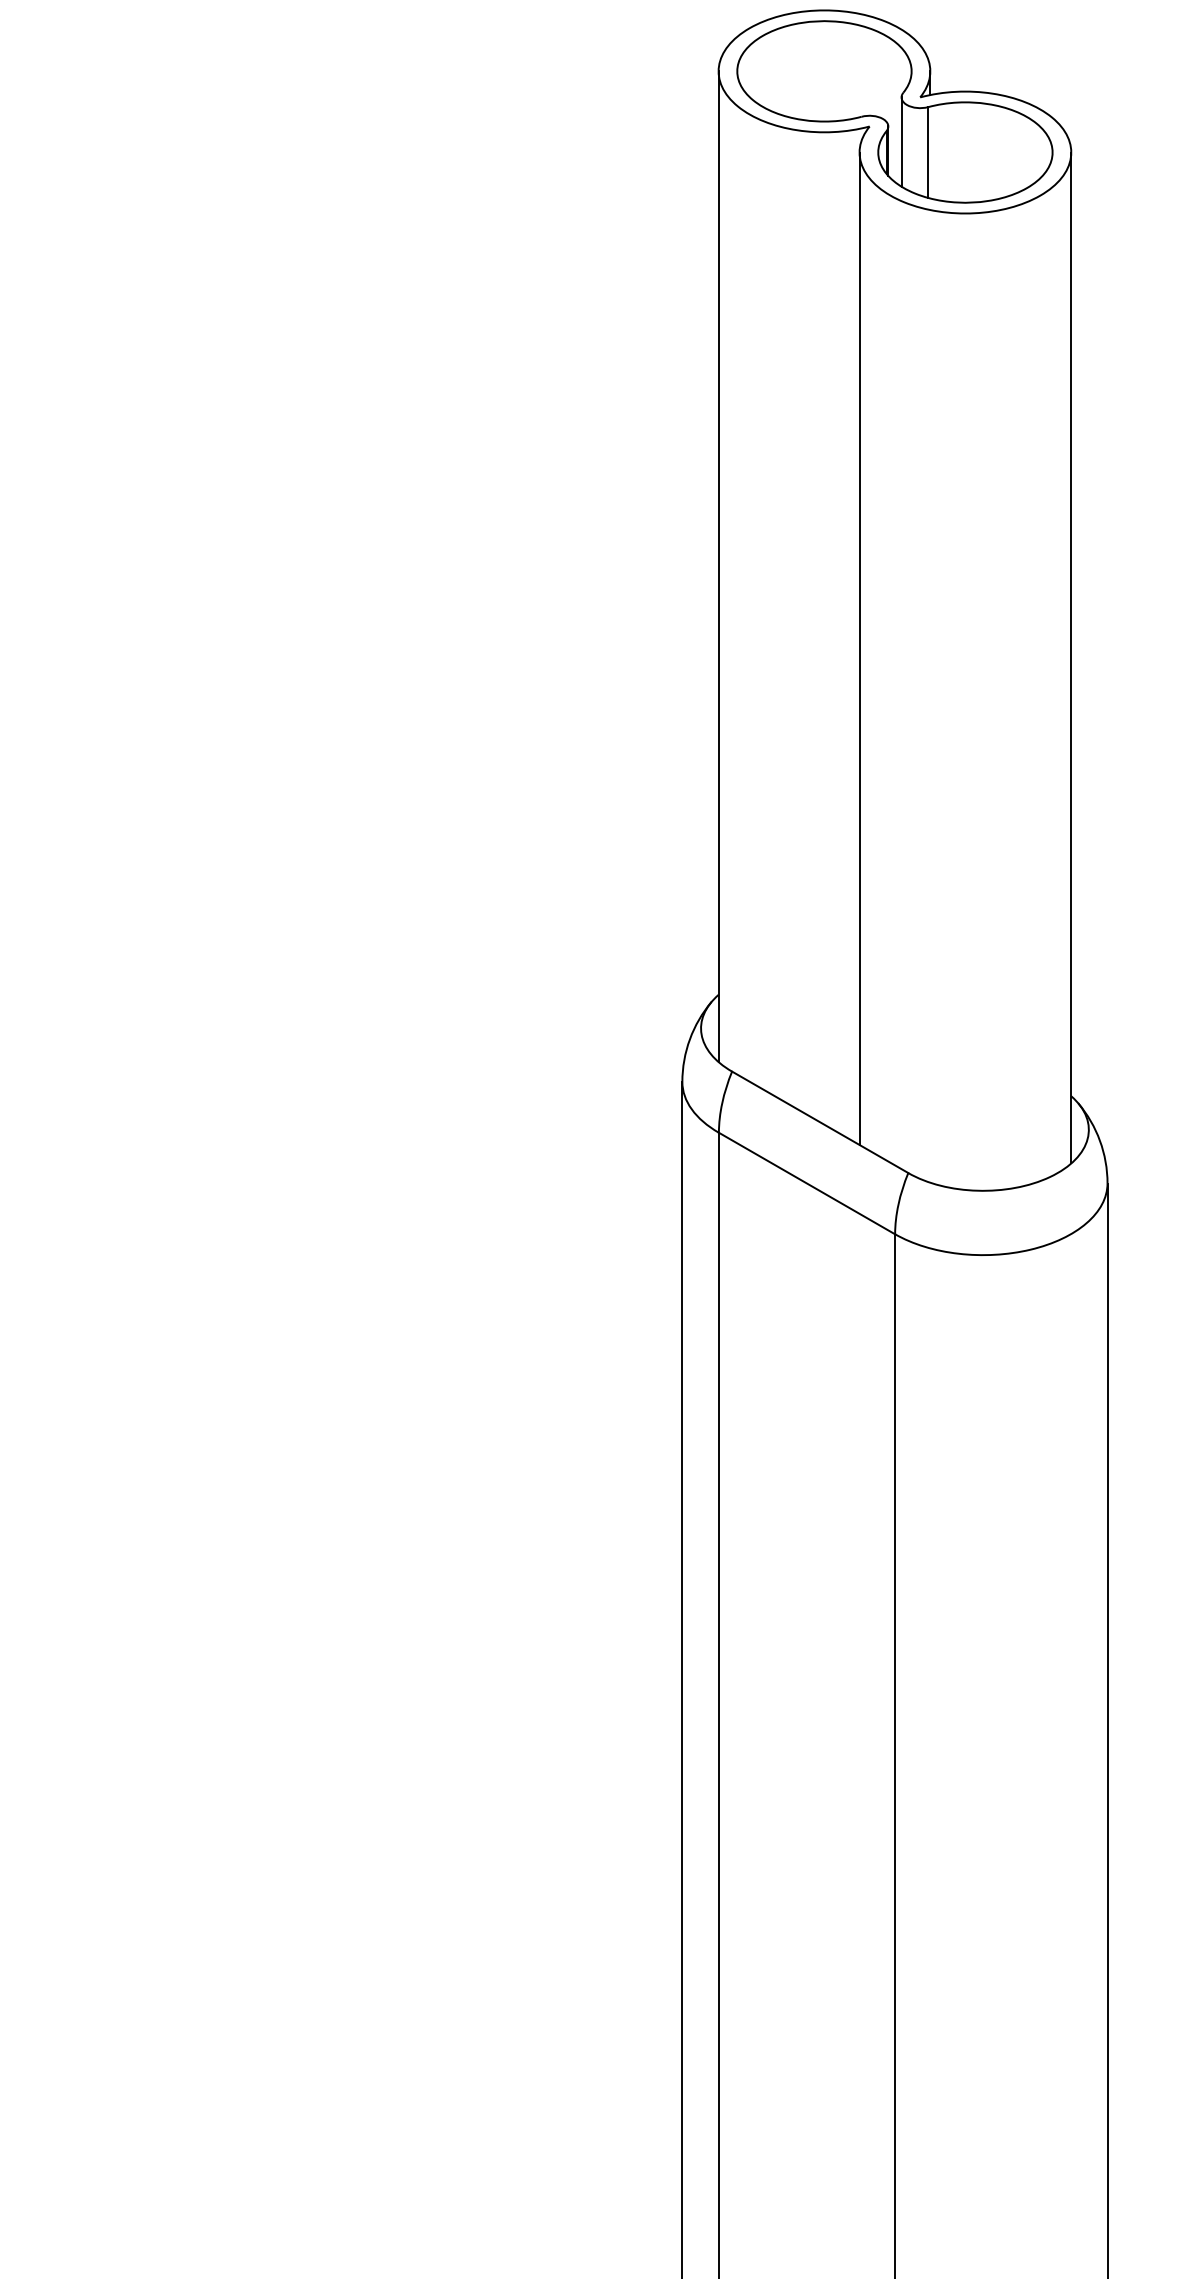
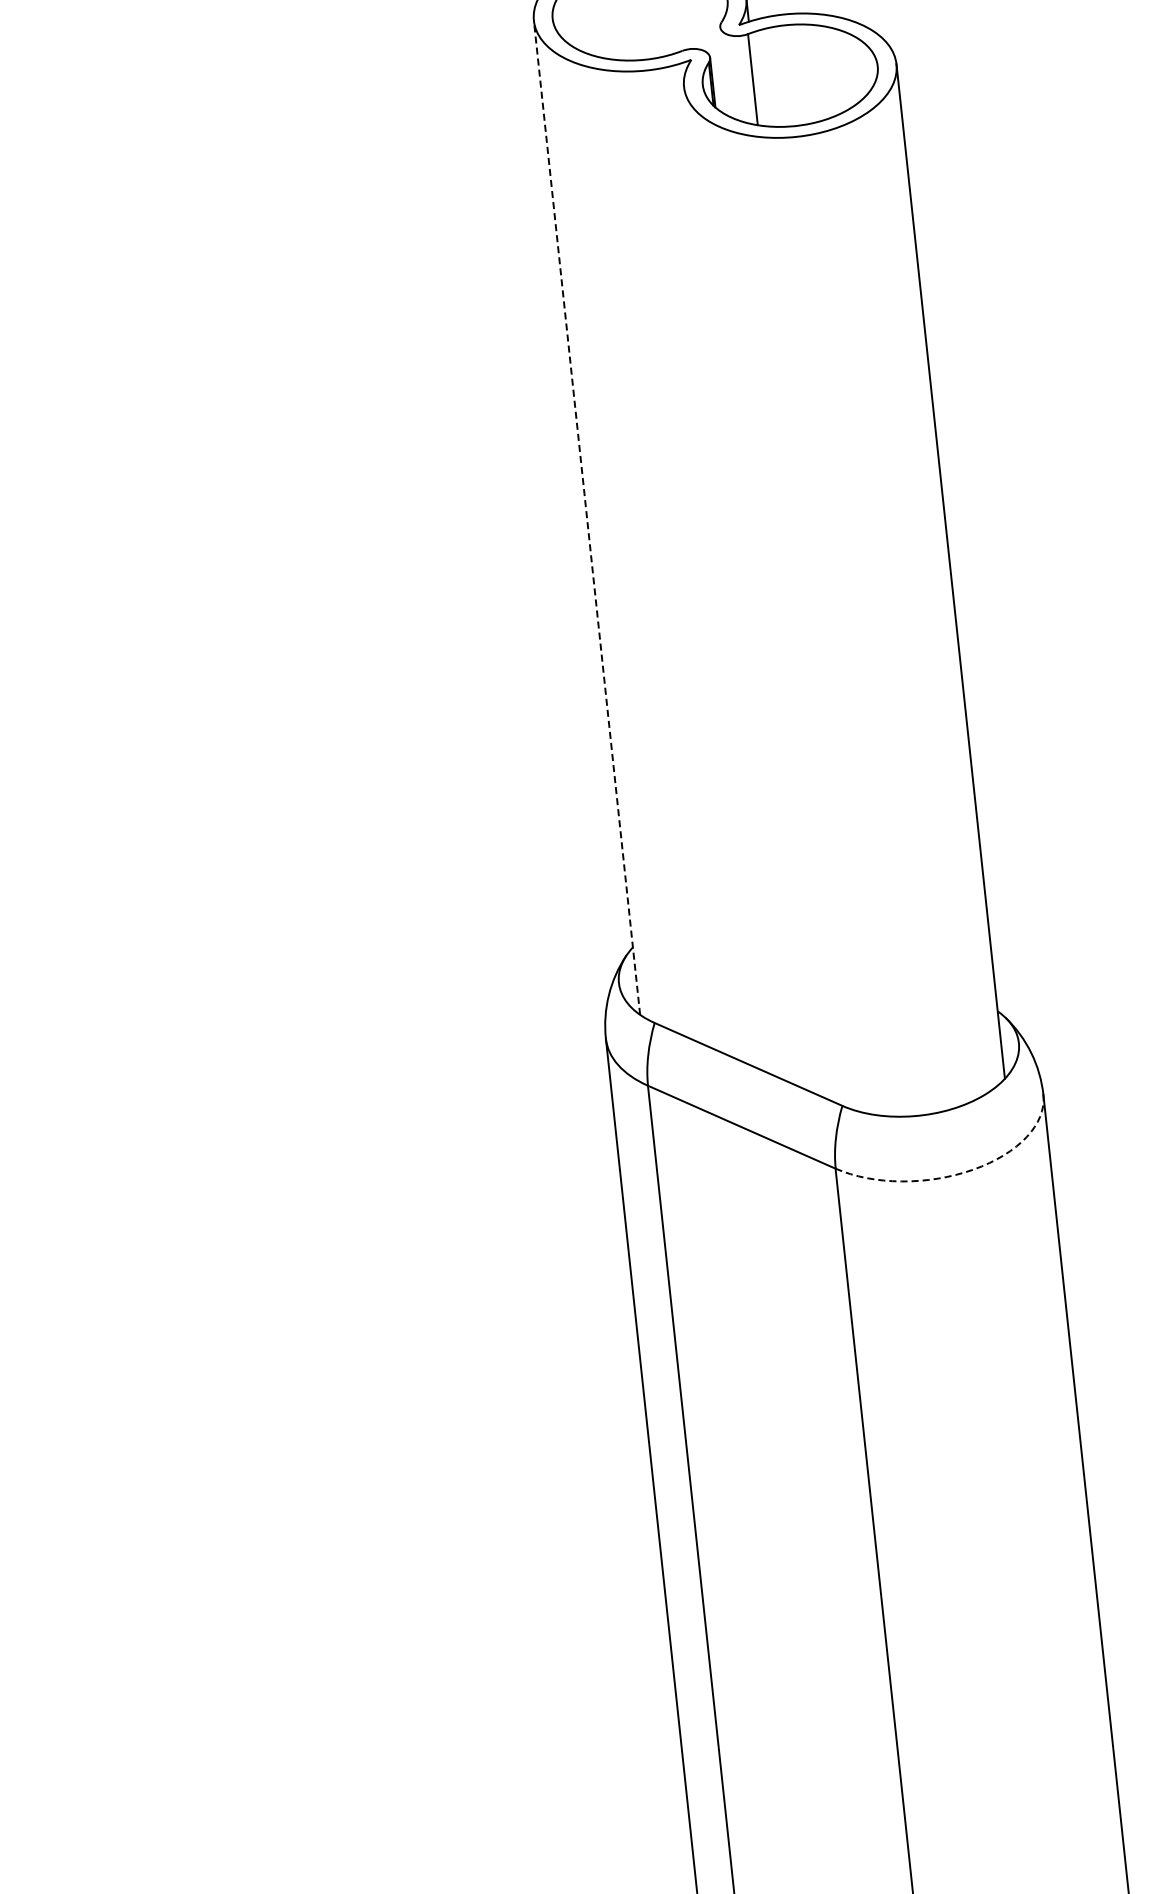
line: (901, 141) -> (724, 71), removed
line: (718, 566) -> (586, 517), solid -> dashed
line: (859, 648) -> (737, 584), removed
arc: (1021, 1251) -> (964, 1172), solid -> dashed

